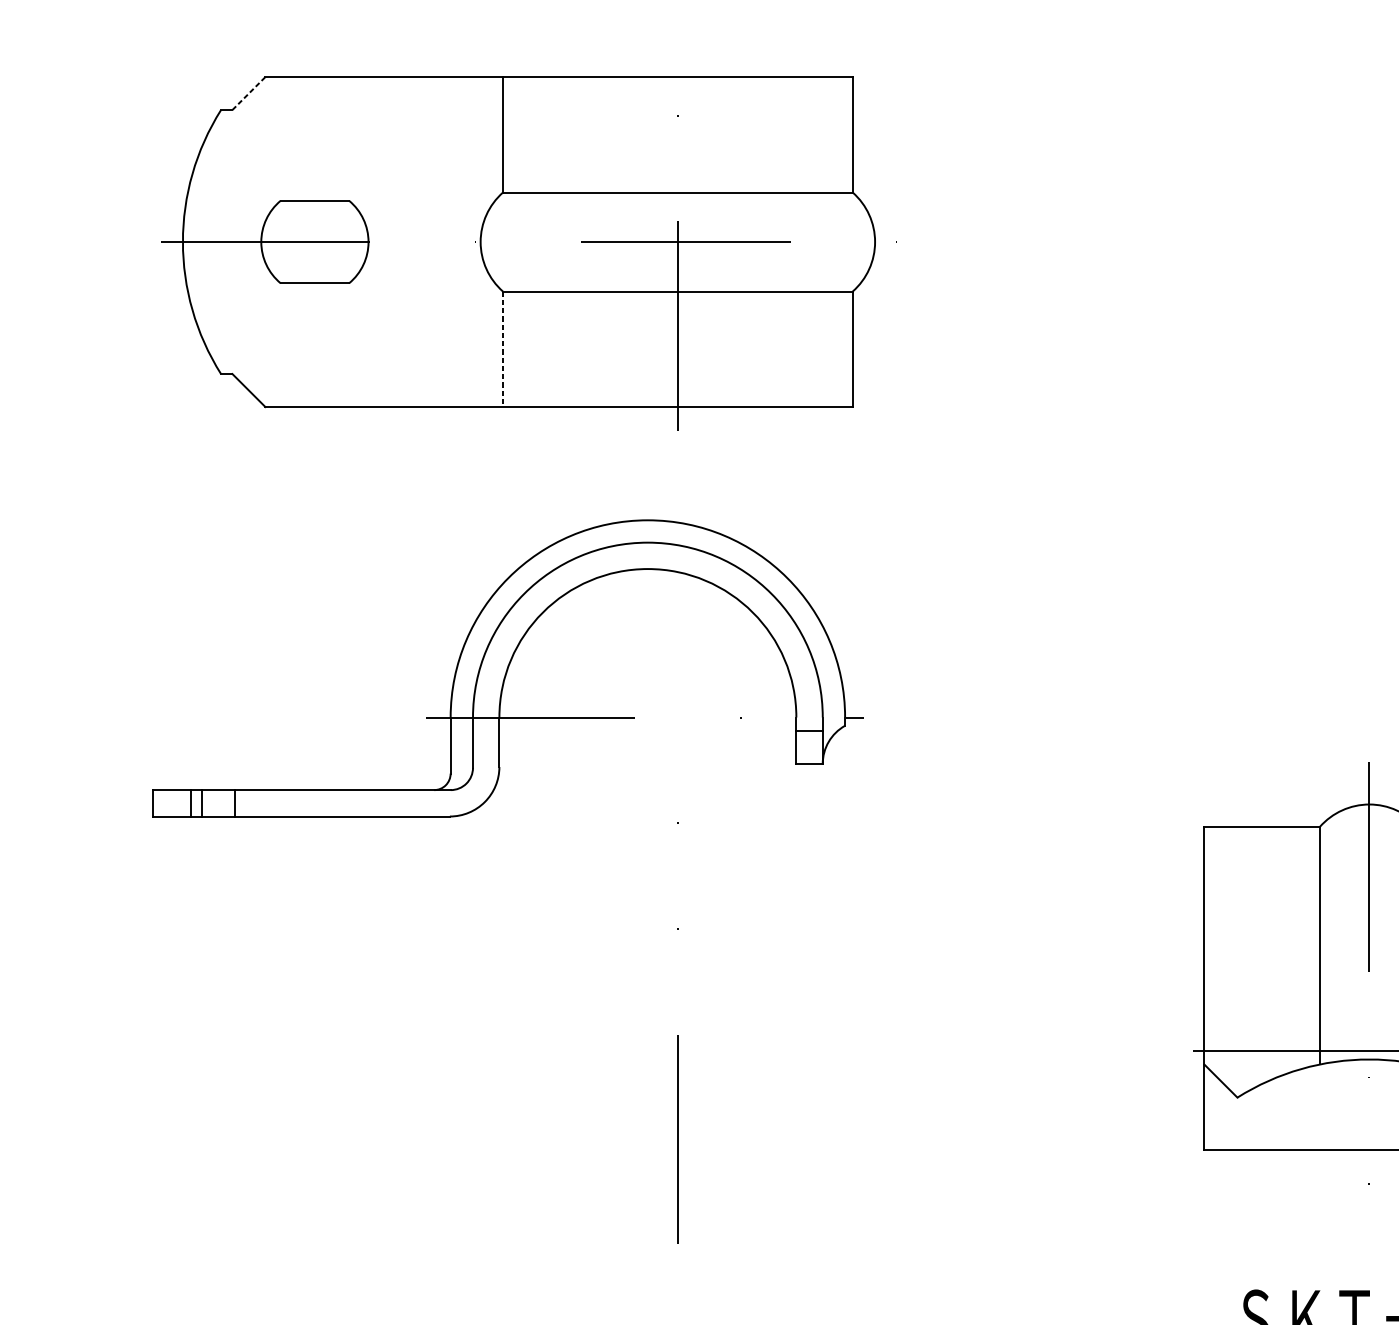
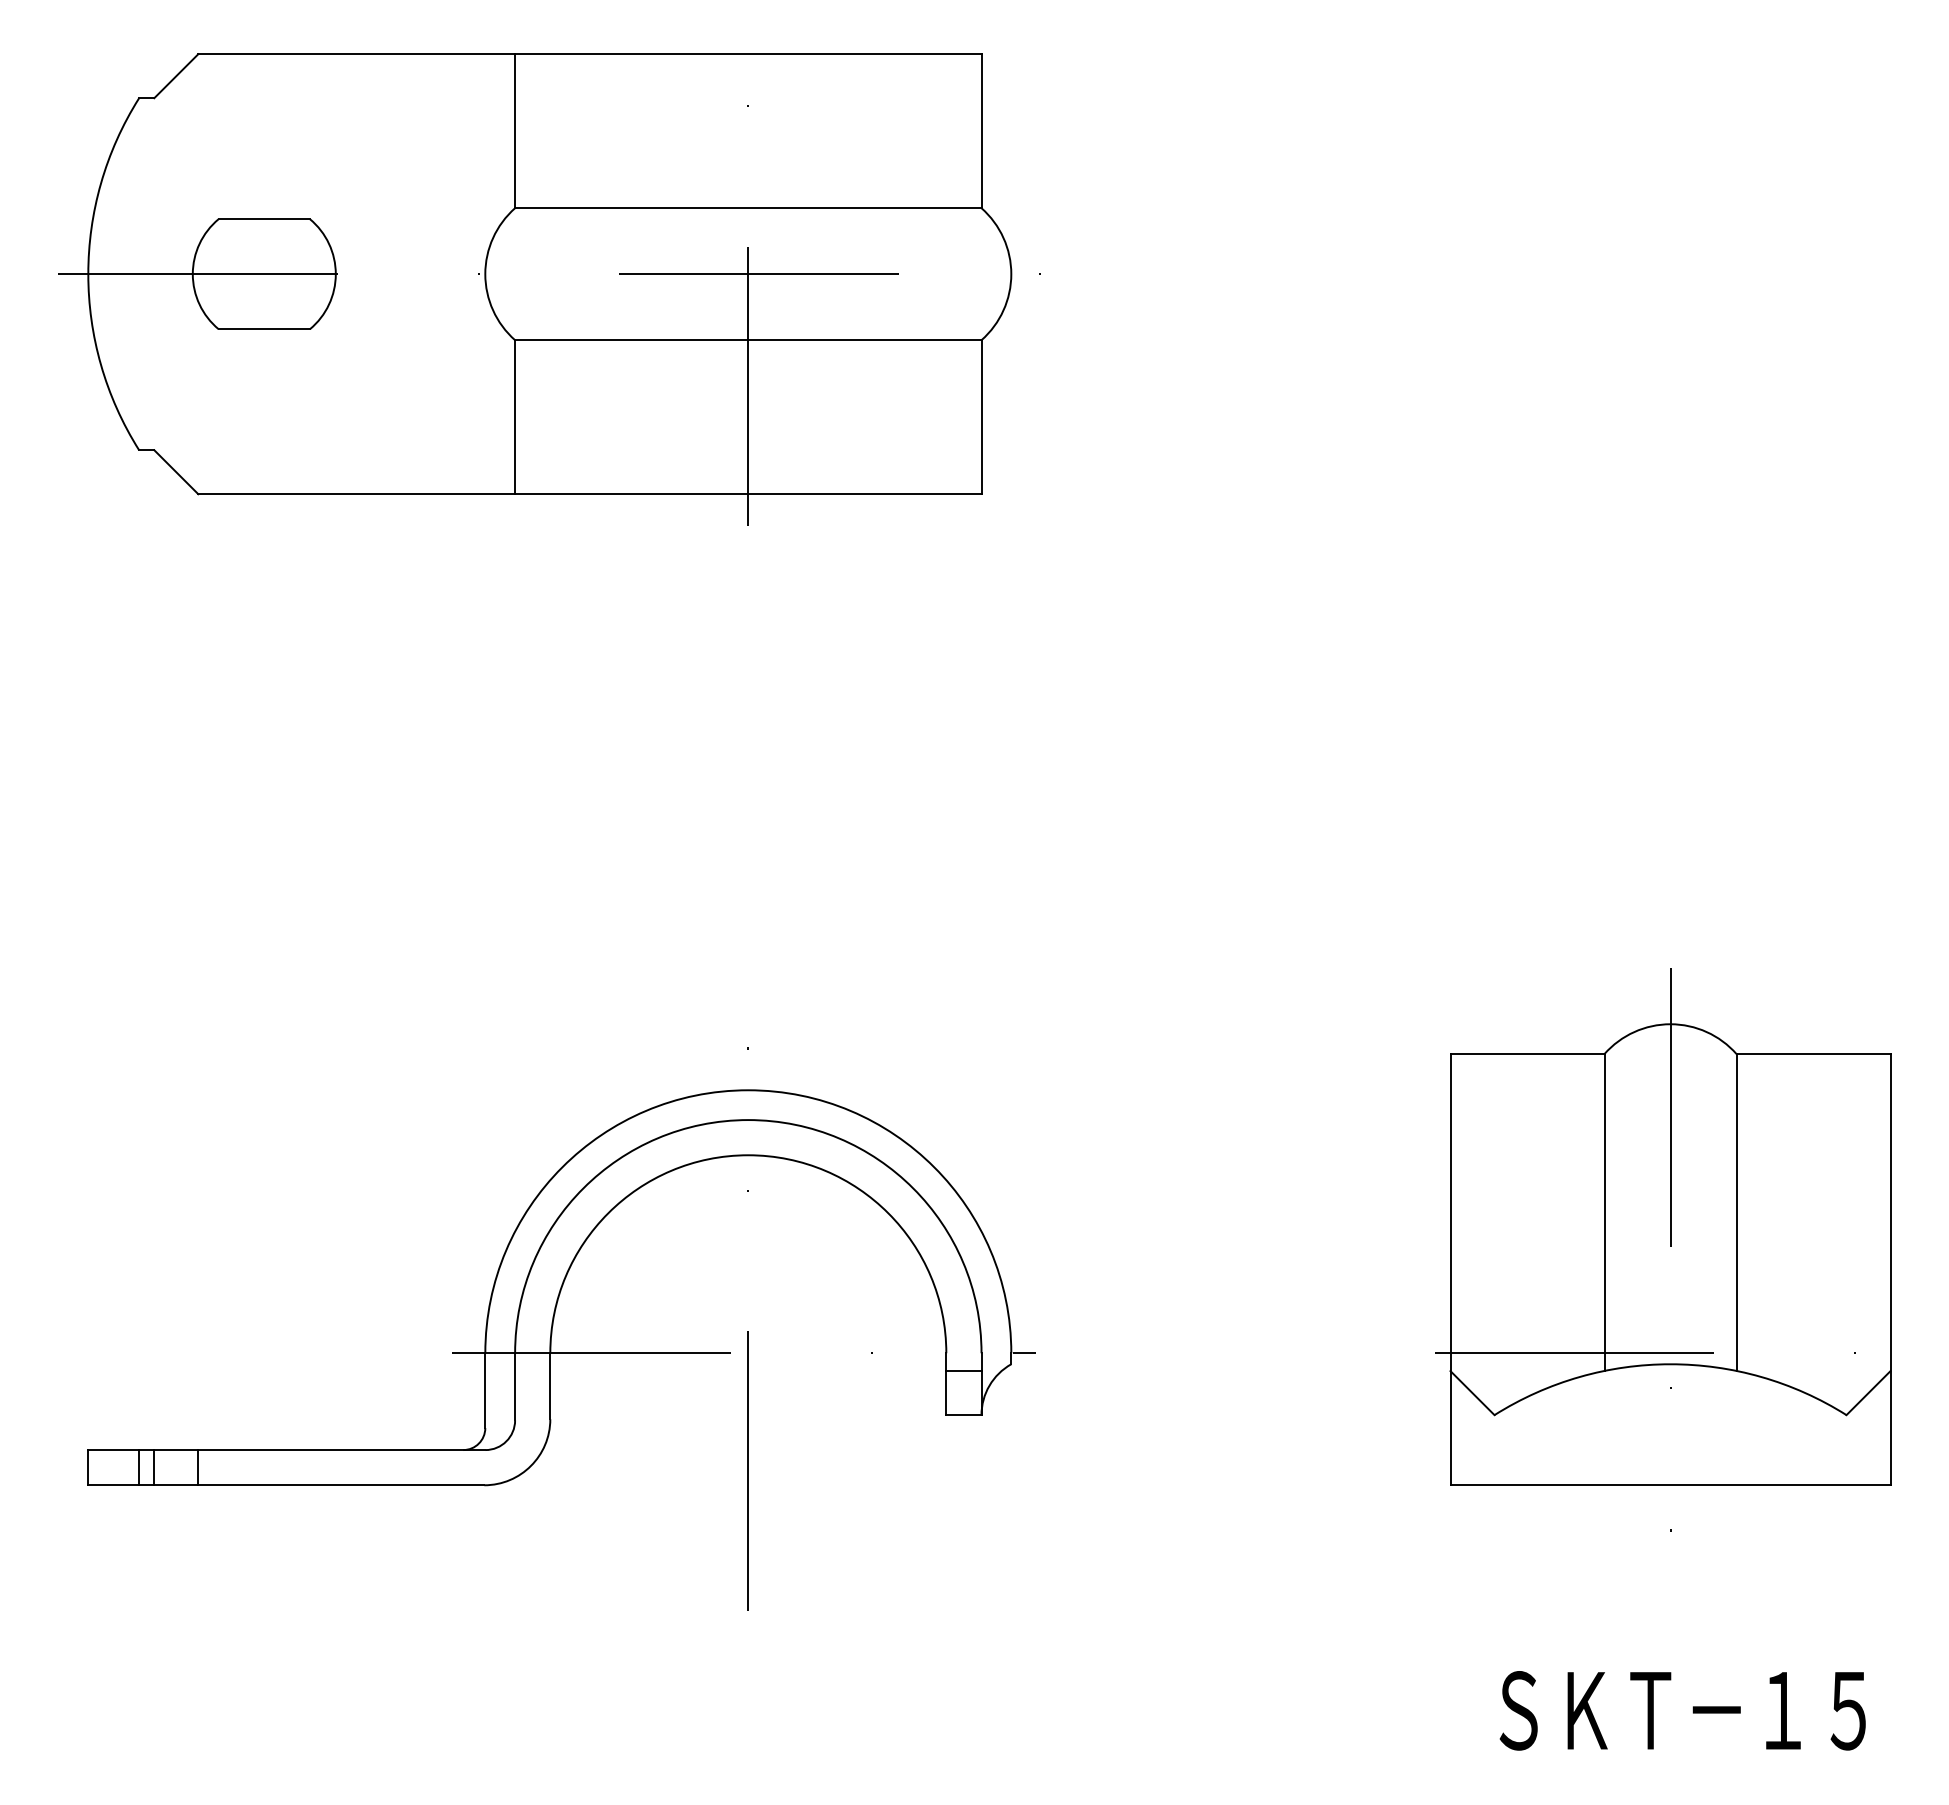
line: (249, 93) -> (176, 75), dashed -> solid
line: (503, 349) -> (515, 417), dashed -> solid
part: (507, 668) -> (561, 1287), moved

